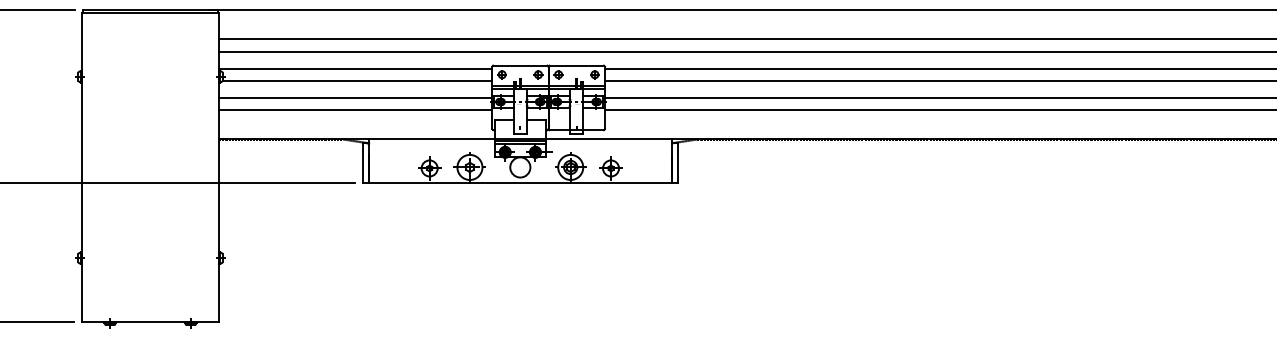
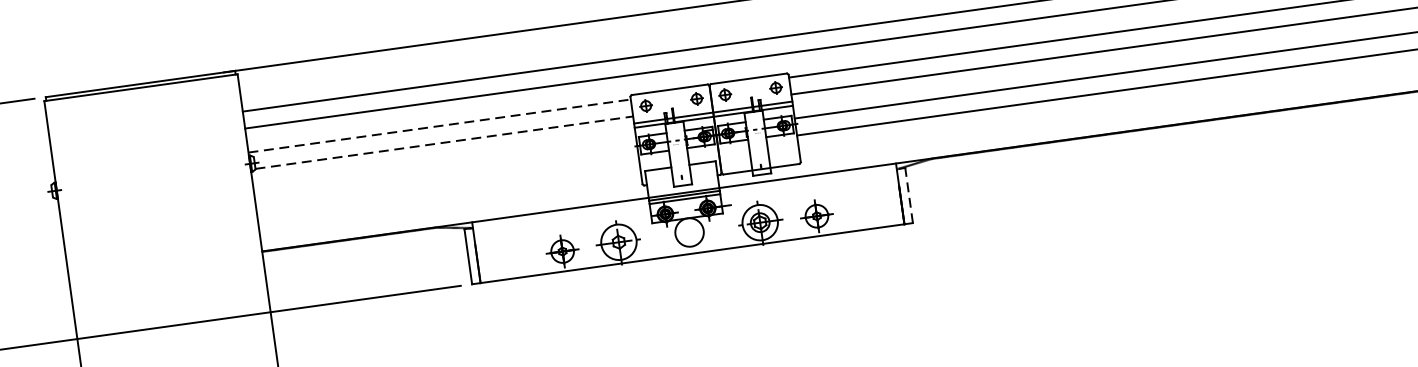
line: (356, 68) -> (440, 125), solid -> dashed
line: (357, 80) -> (444, 142), solid -> dashed
line: (355, 97) -> (444, 166), removed
line: (355, 110) -> (447, 184), removed
line: (677, 162) -> (908, 194), solid -> dashed

